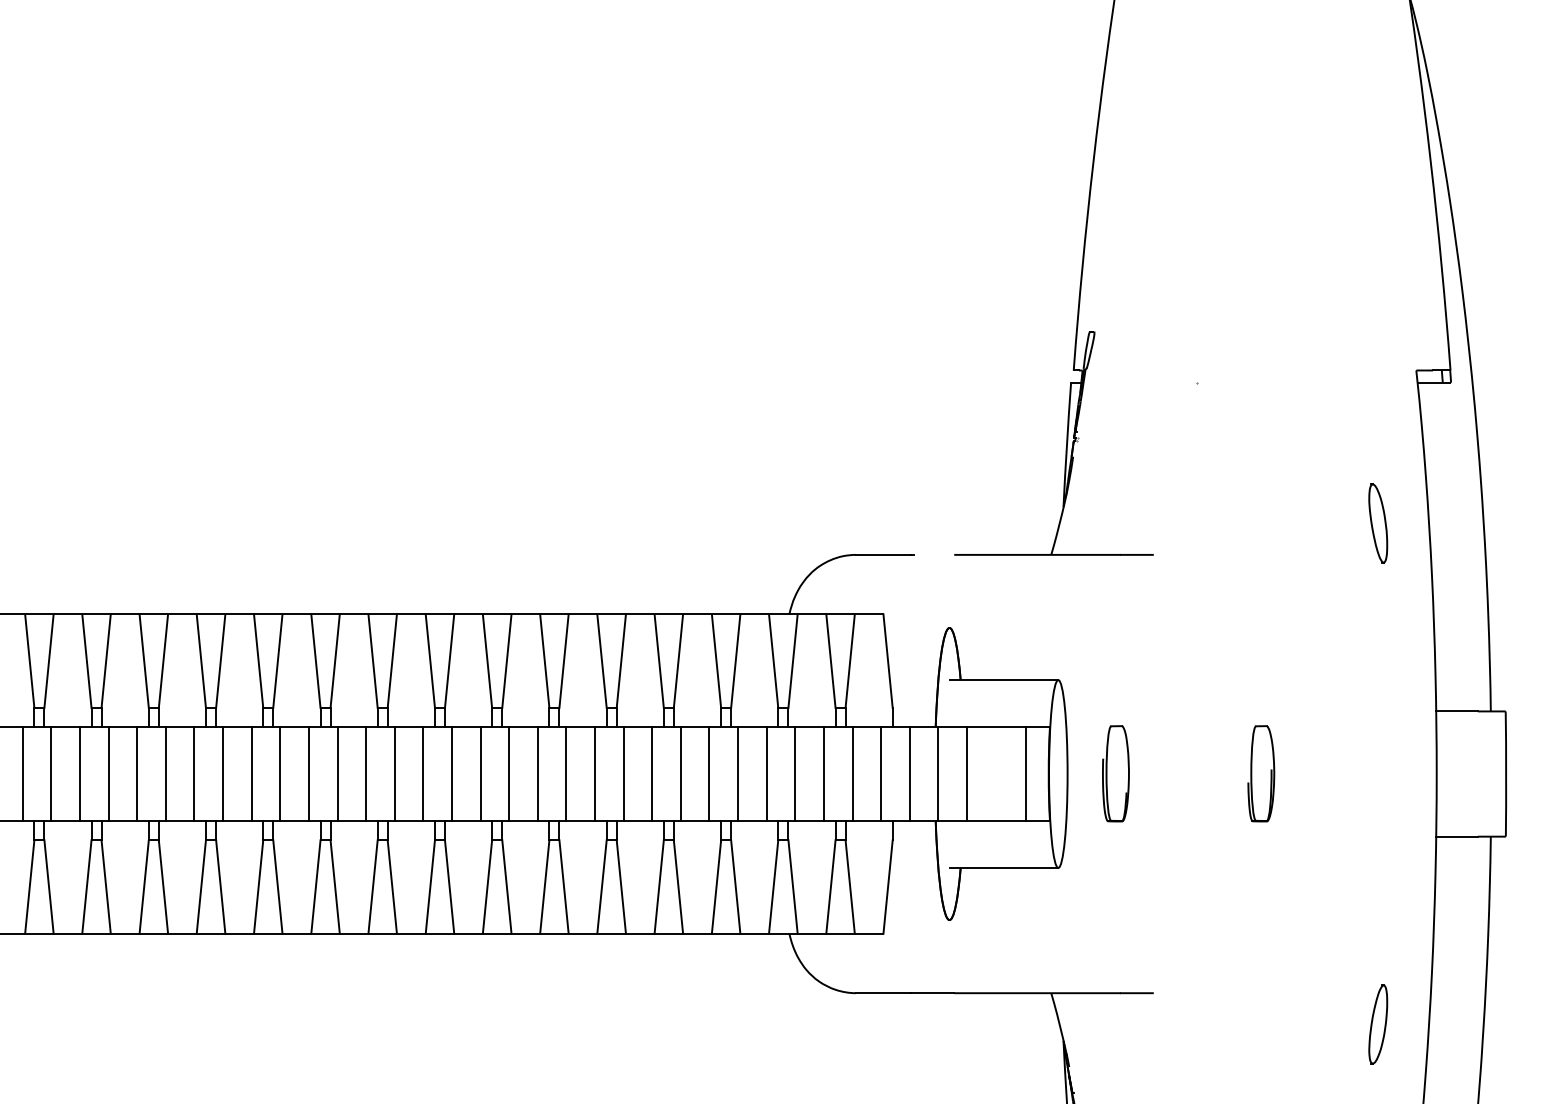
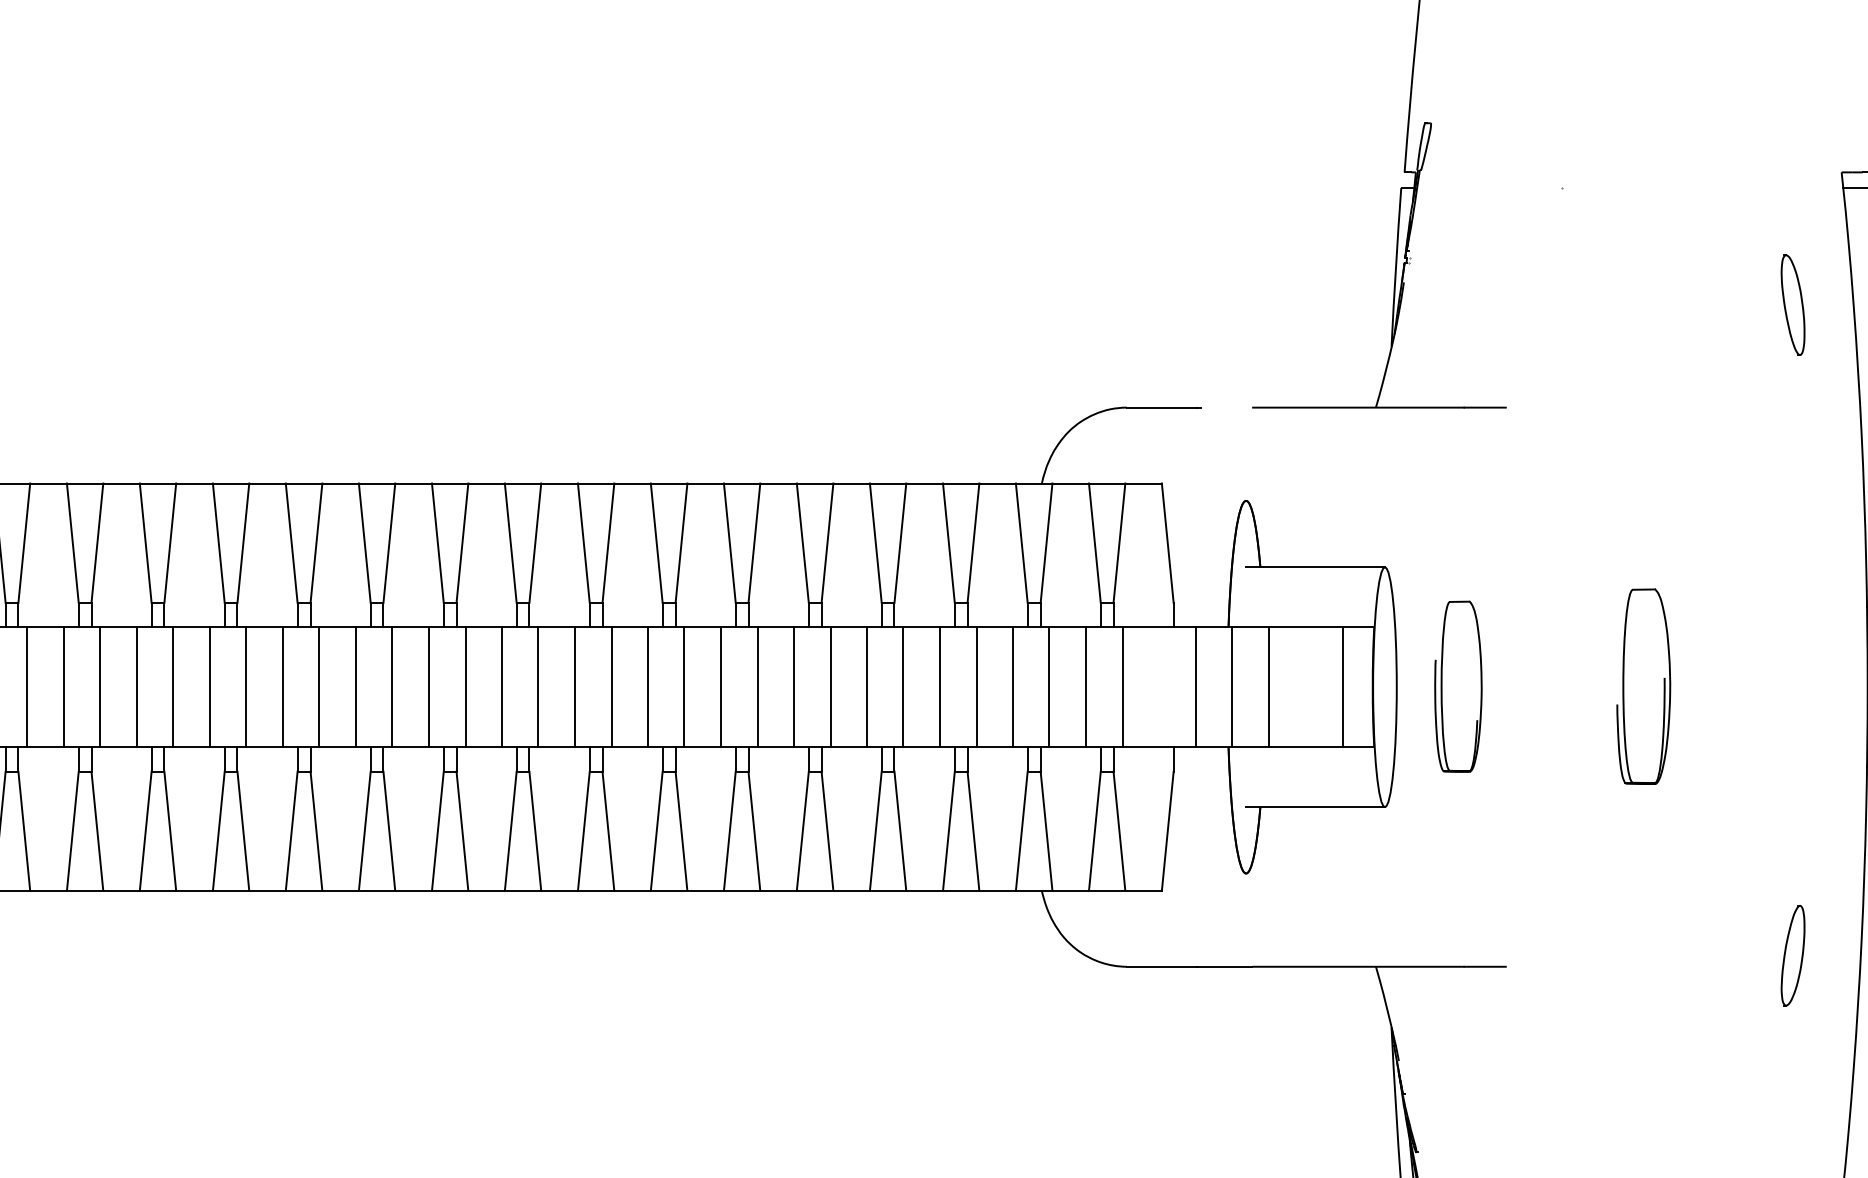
part: (1378, 523) -> (1793, 305), moved
part: (1115, 773) -> (1457, 686), size x1.4
part: (1261, 773) -> (1644, 686), size x1.6
line: (881, 774) -> (1159, 687), removed
part: (1378, 1024) -> (1793, 955), moved

